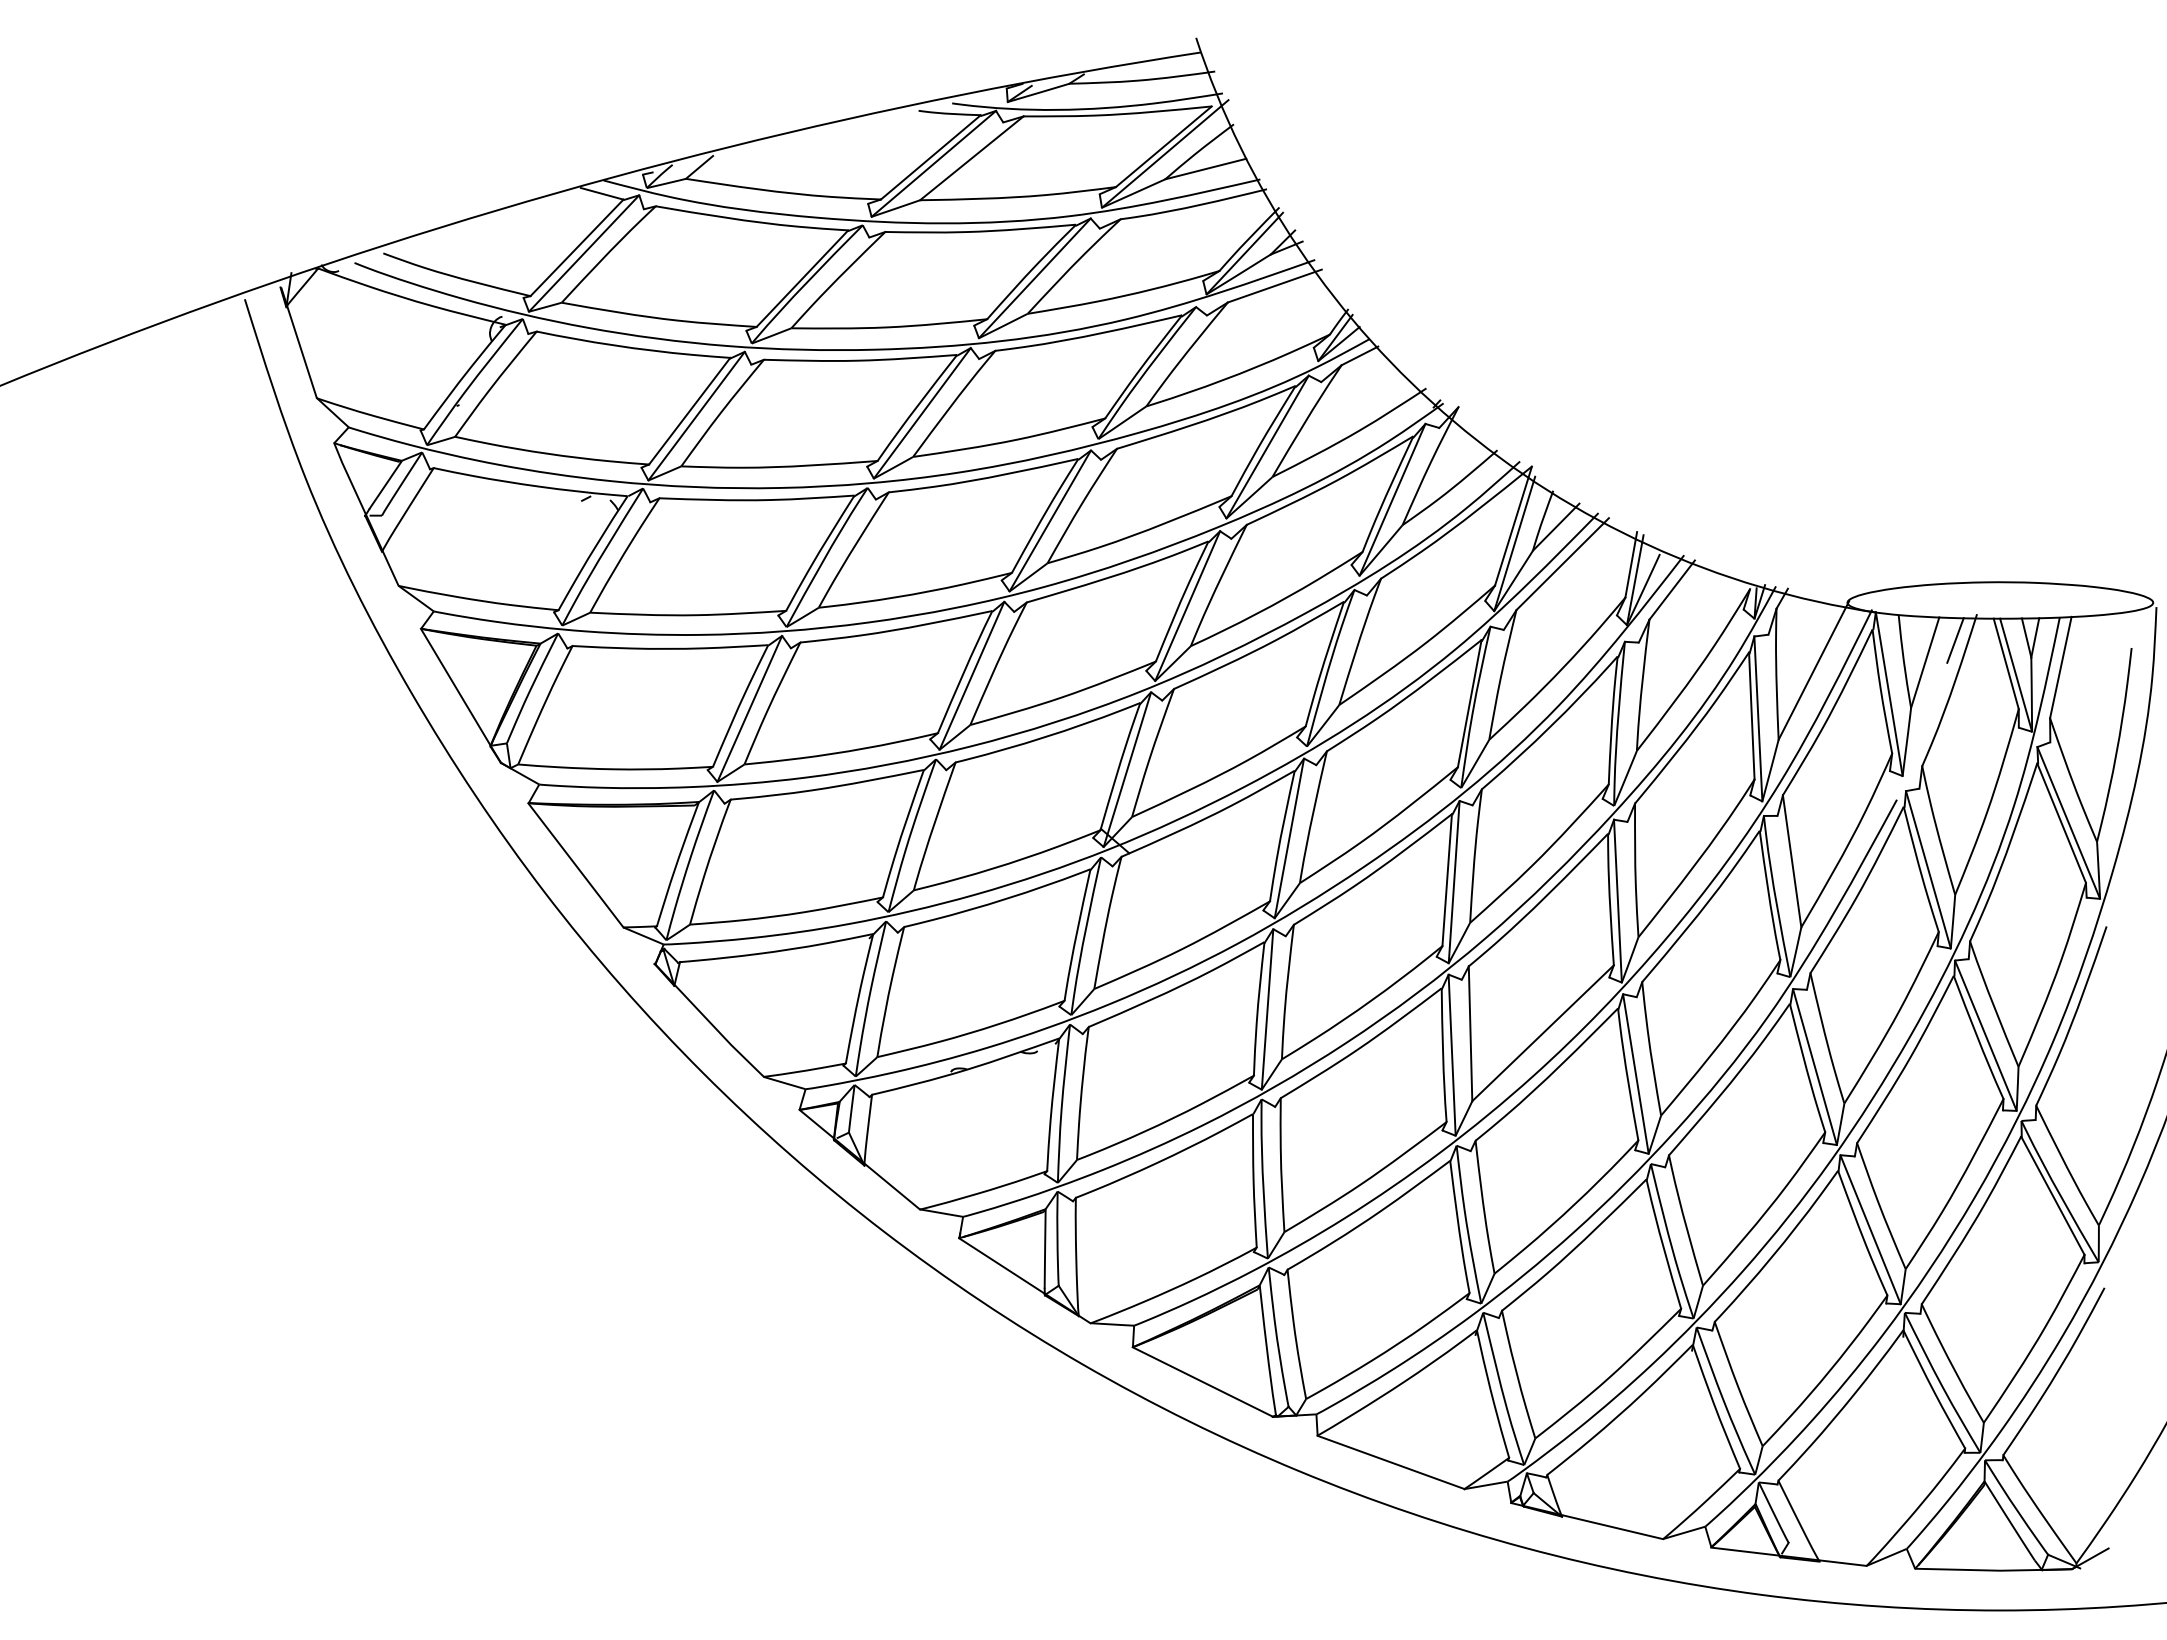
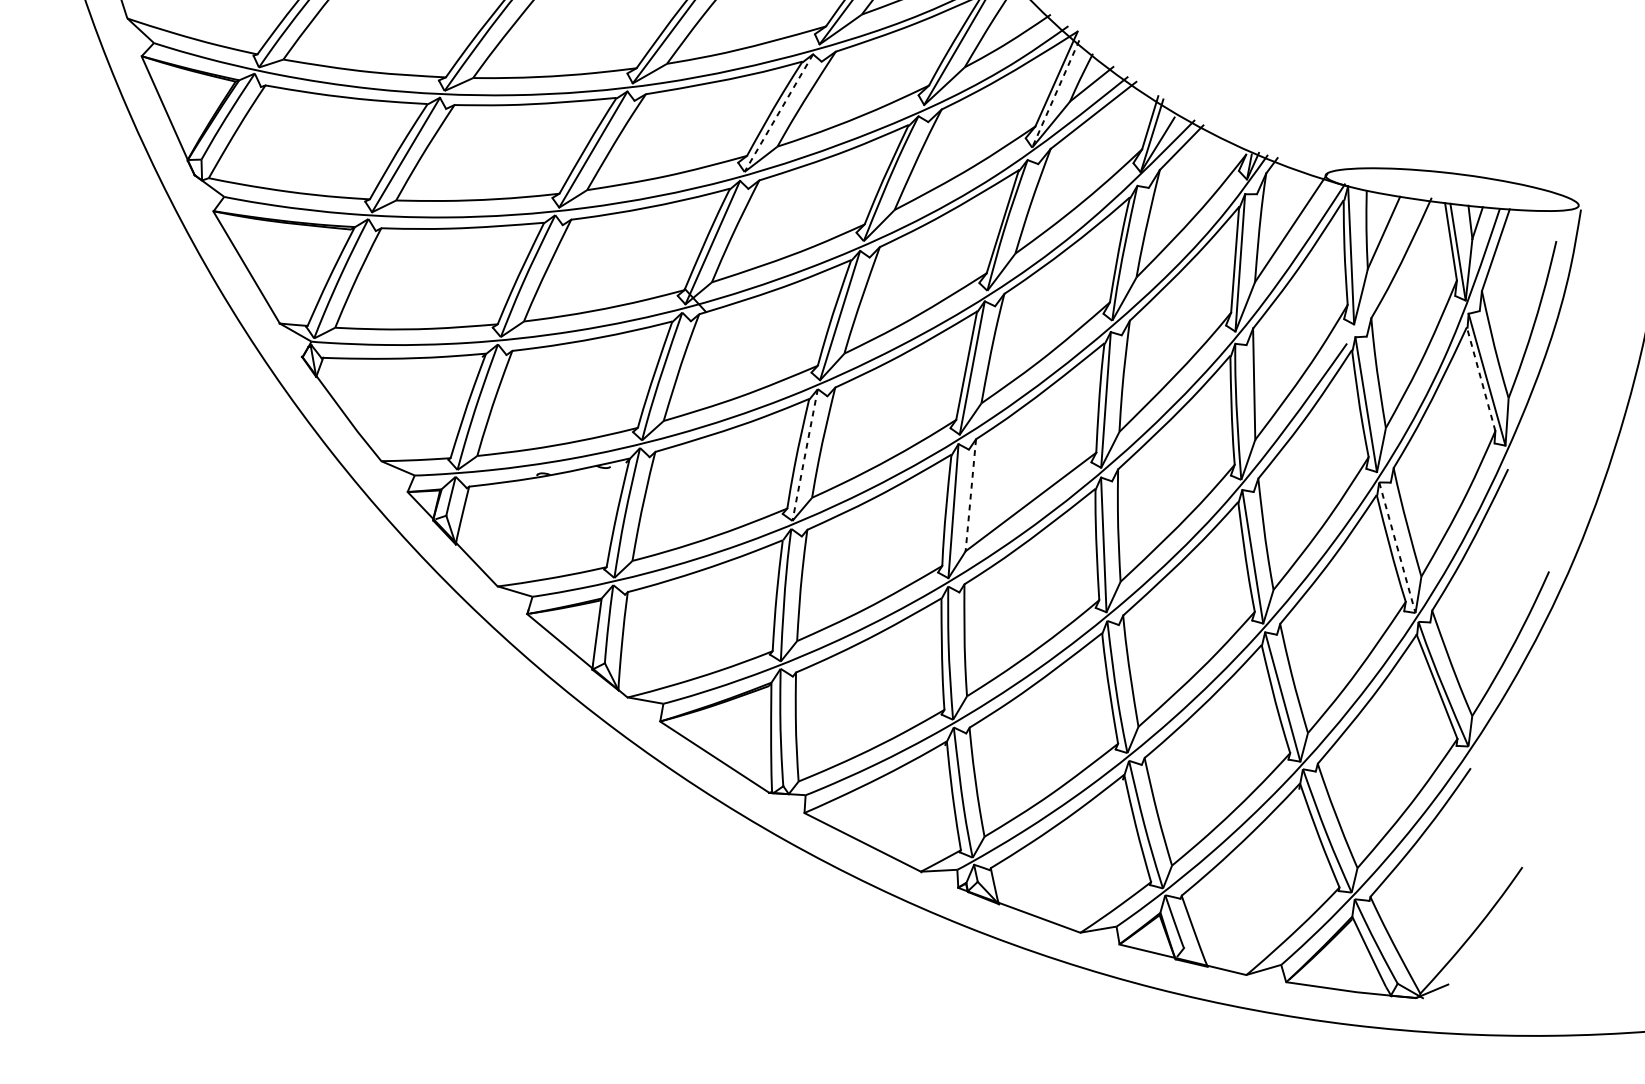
line: (1514, 544) -> (1055, 94), solid -> dashed
line: (1187, 606) -> (778, 113), solid -> dashed
line: (1955, 640) -> (1411, 217), removed
line: (2061, 823) -> (1481, 379), solid -> dashed
line: (1267, 1009) -> (805, 455), solid -> dashed
line: (1470, 1034) -> (970, 495), solid -> dashed
line: (1986, 1036) -> (1397, 548), solid -> dashed

